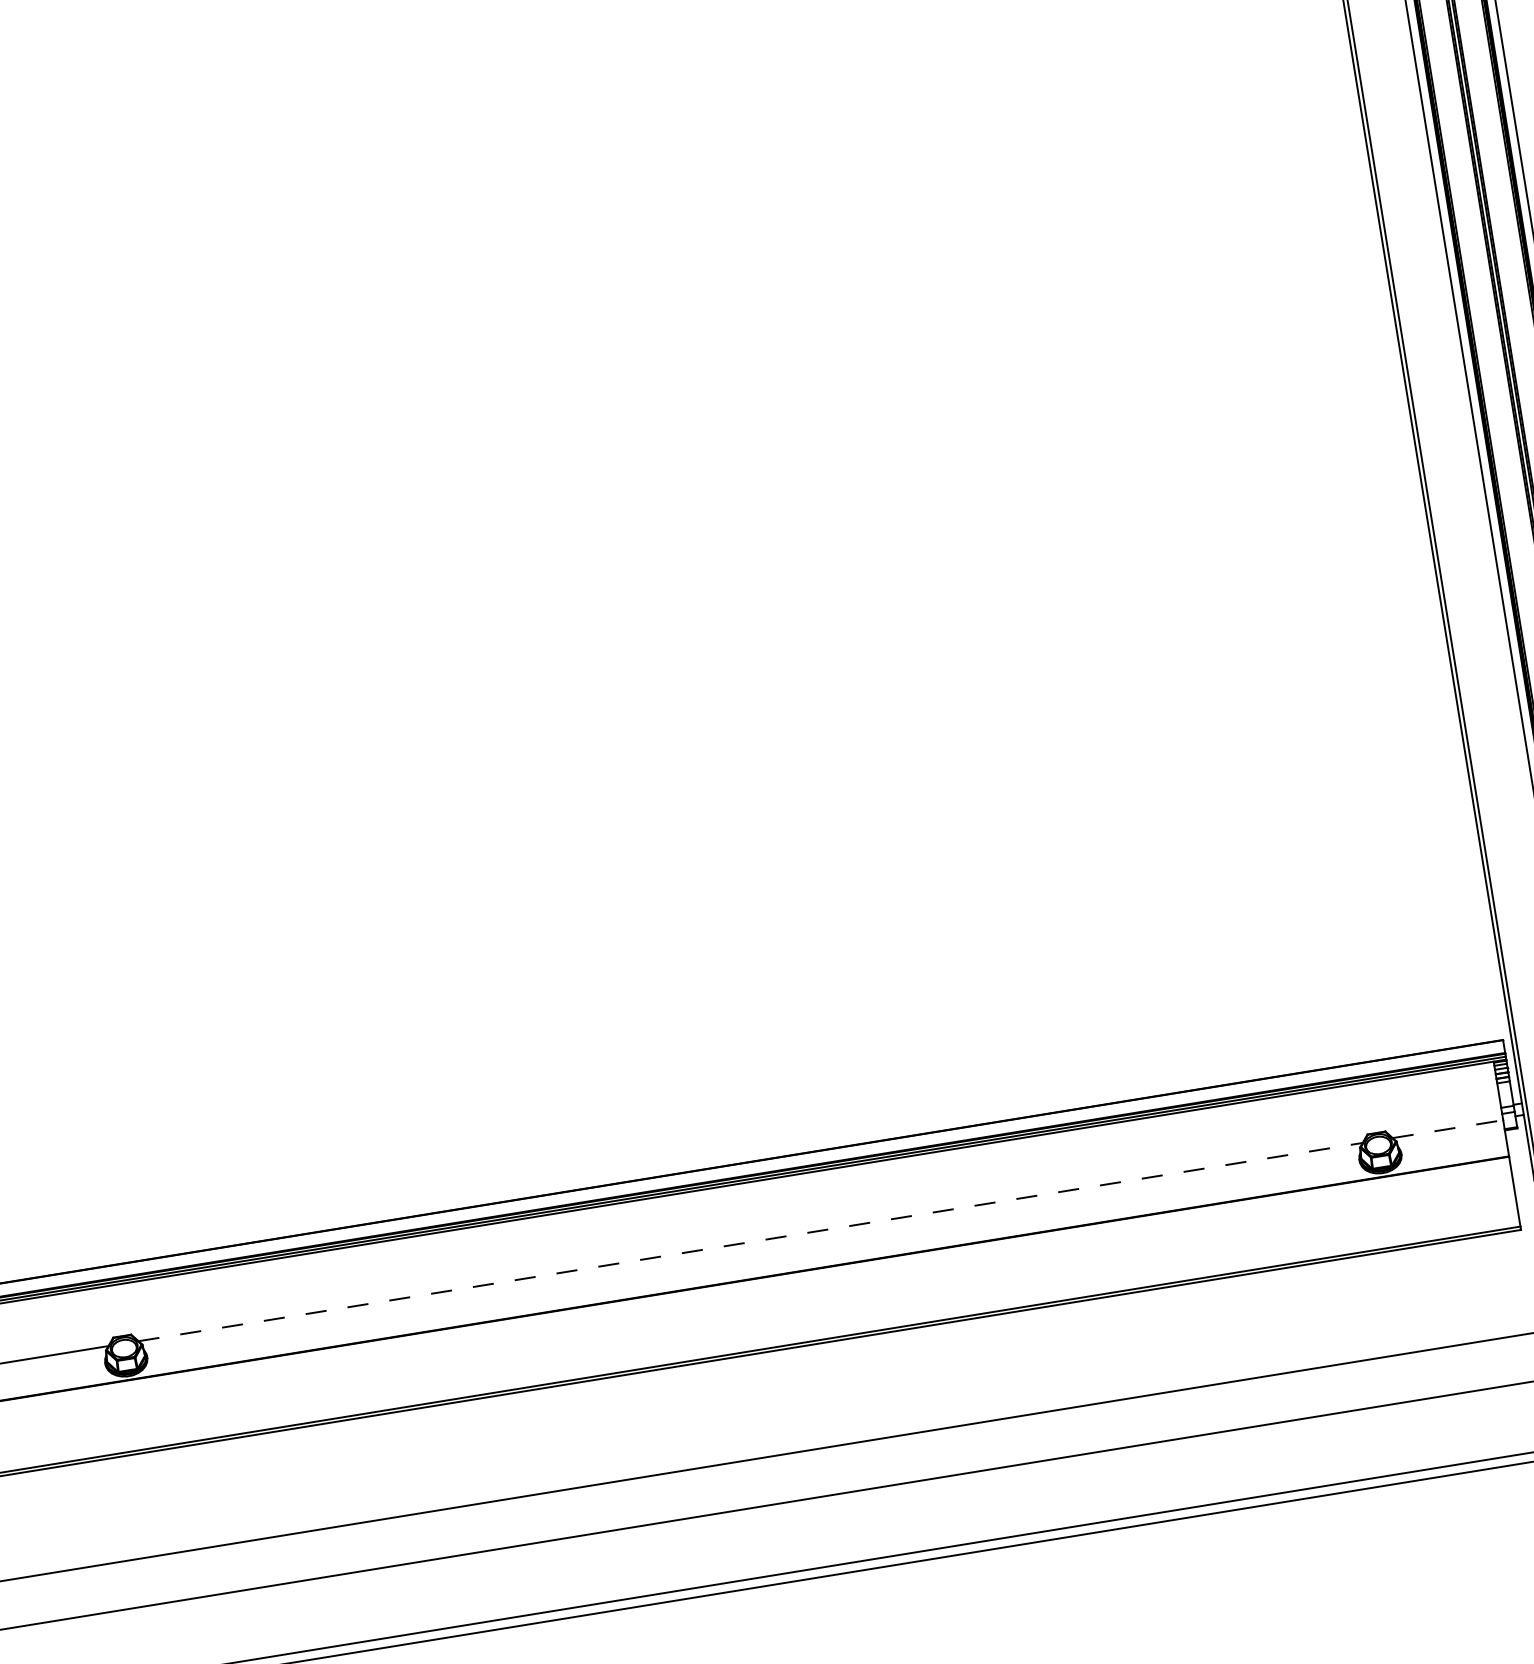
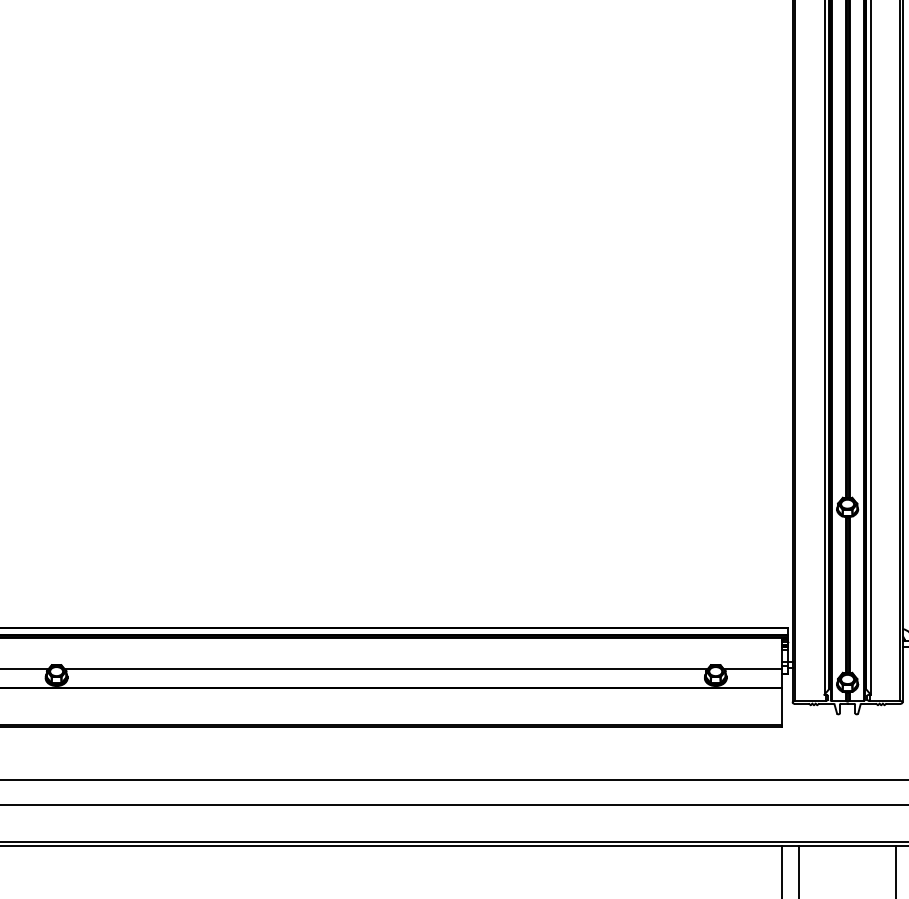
line: (1449, 1127) -> (753, 668), dashed -> solid
line: (751, 1241) -> (386, 668), dashed -> solid

